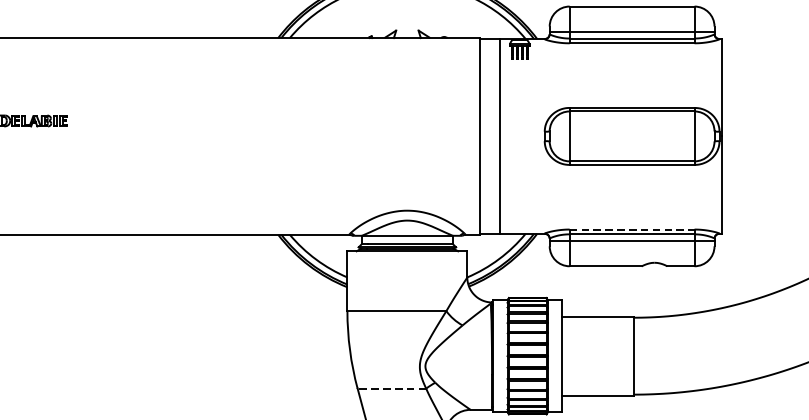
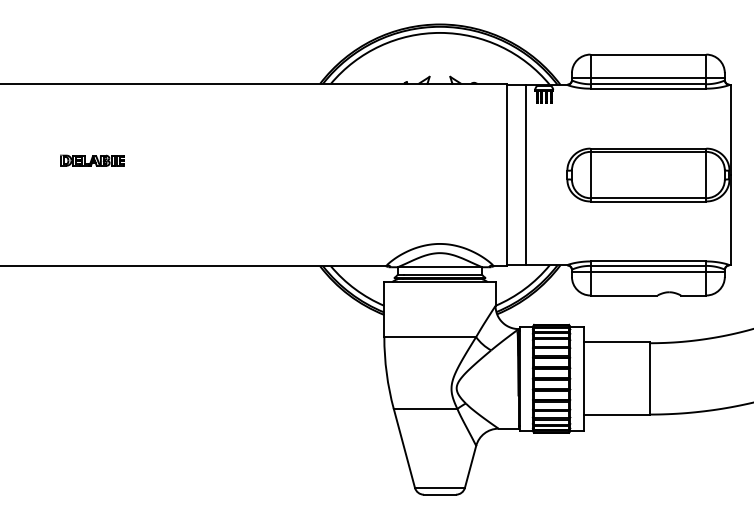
line: (632, 229) -> (648, 261), dashed -> solid
line: (391, 389) -> (425, 409), dashed -> solid

